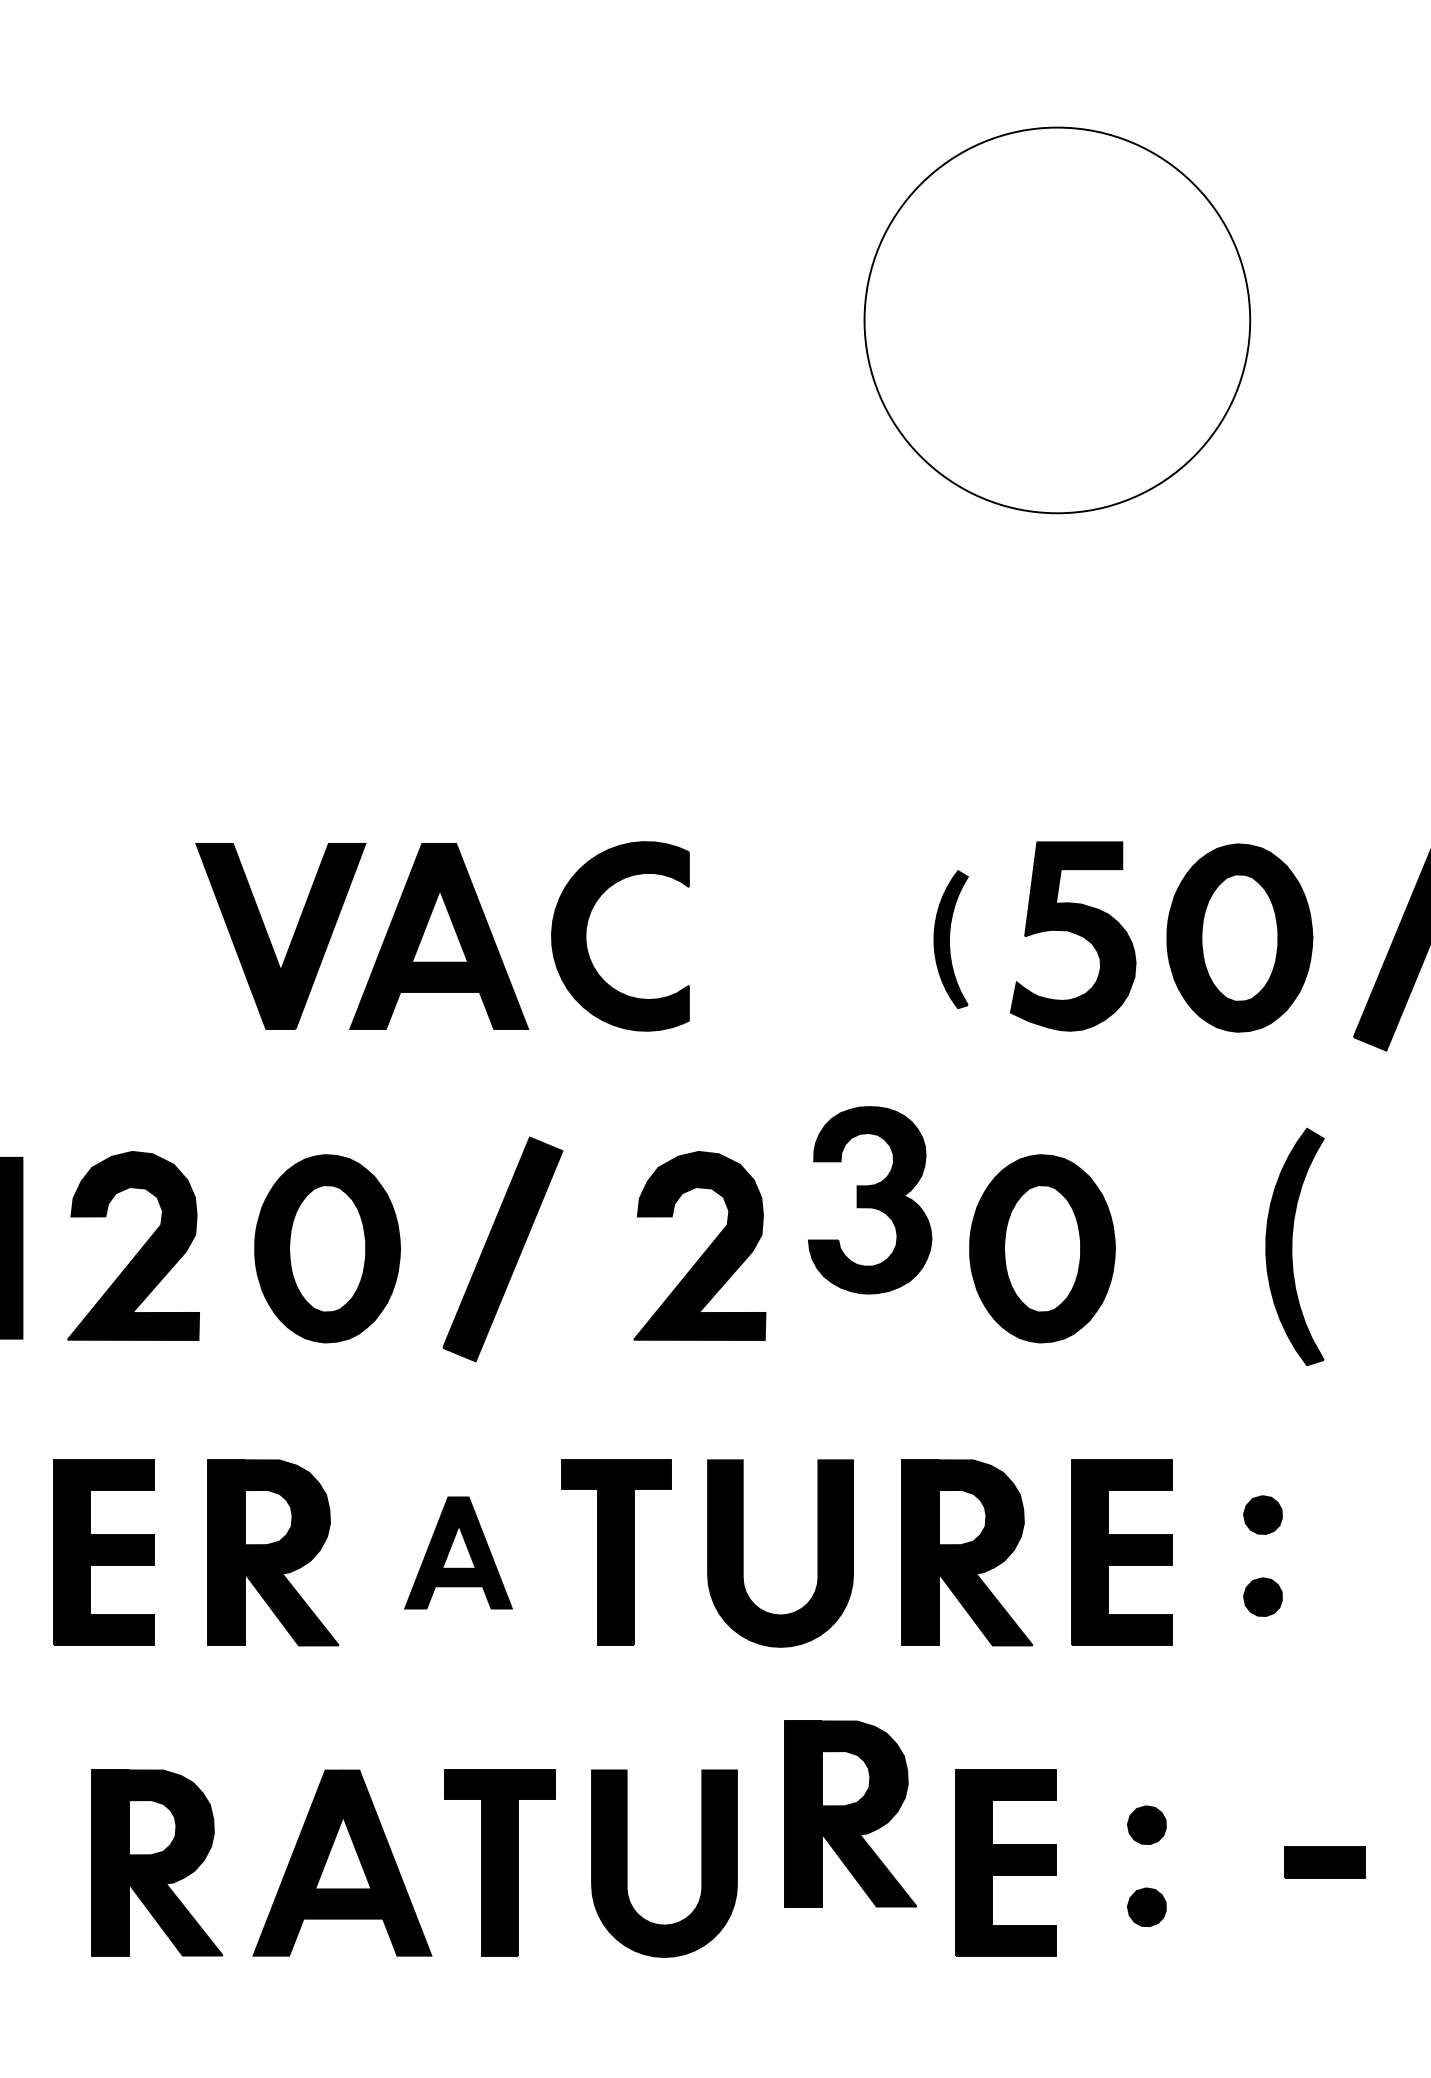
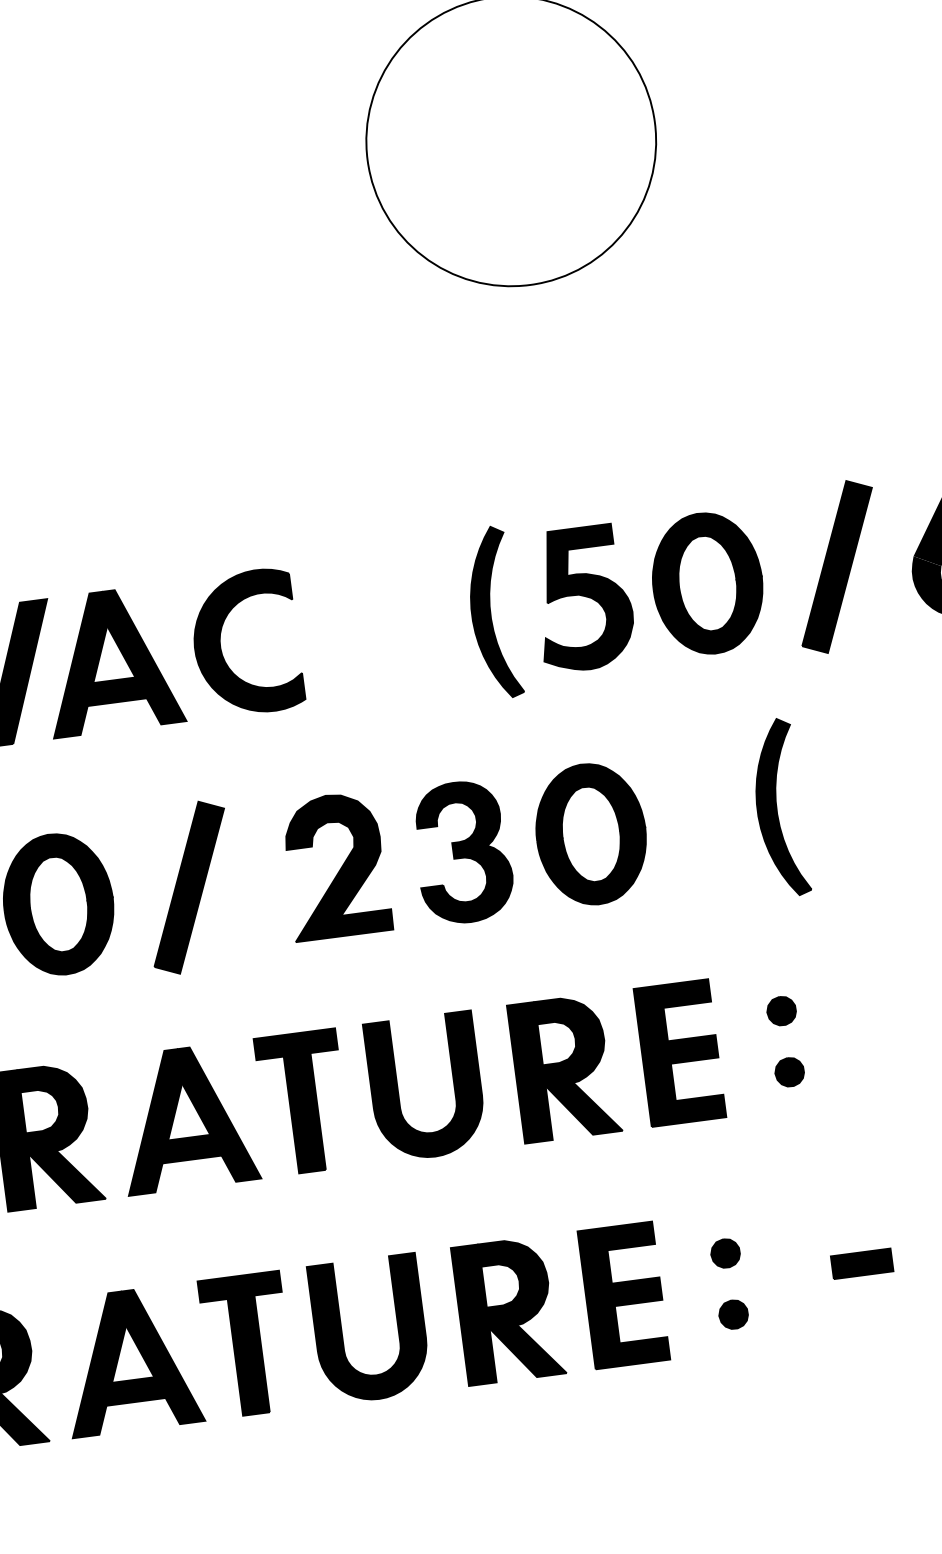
part: (950, 939) -> (492, 612), size x1.67
part: (870, 1200) -> (463, 852), moved
part: (458, 1552) -> (185, 1117), size x1.67
part: (850, 1813) -> (508, 1310), moved

